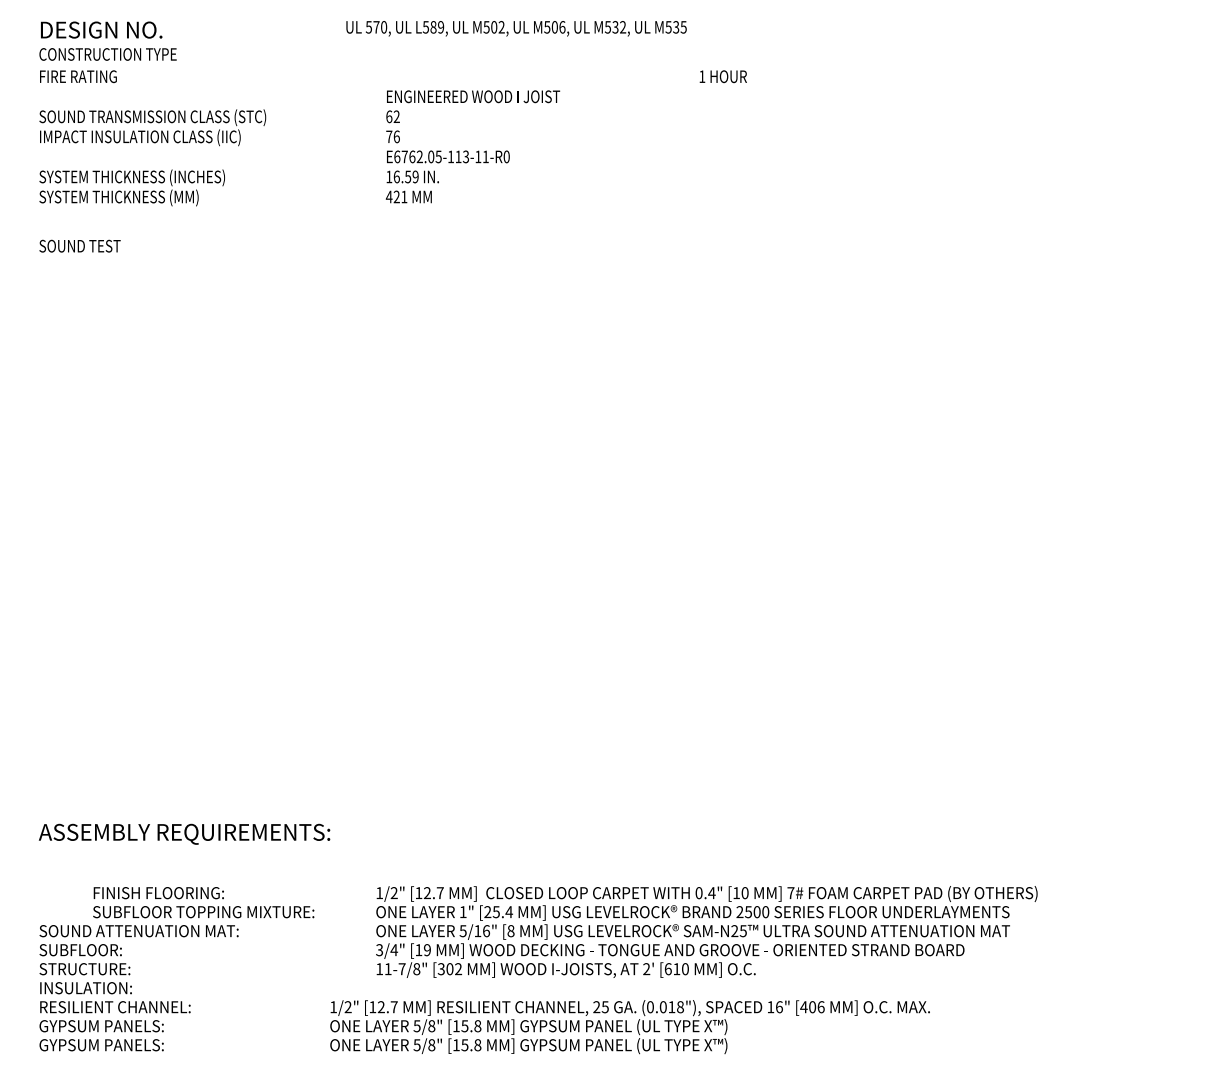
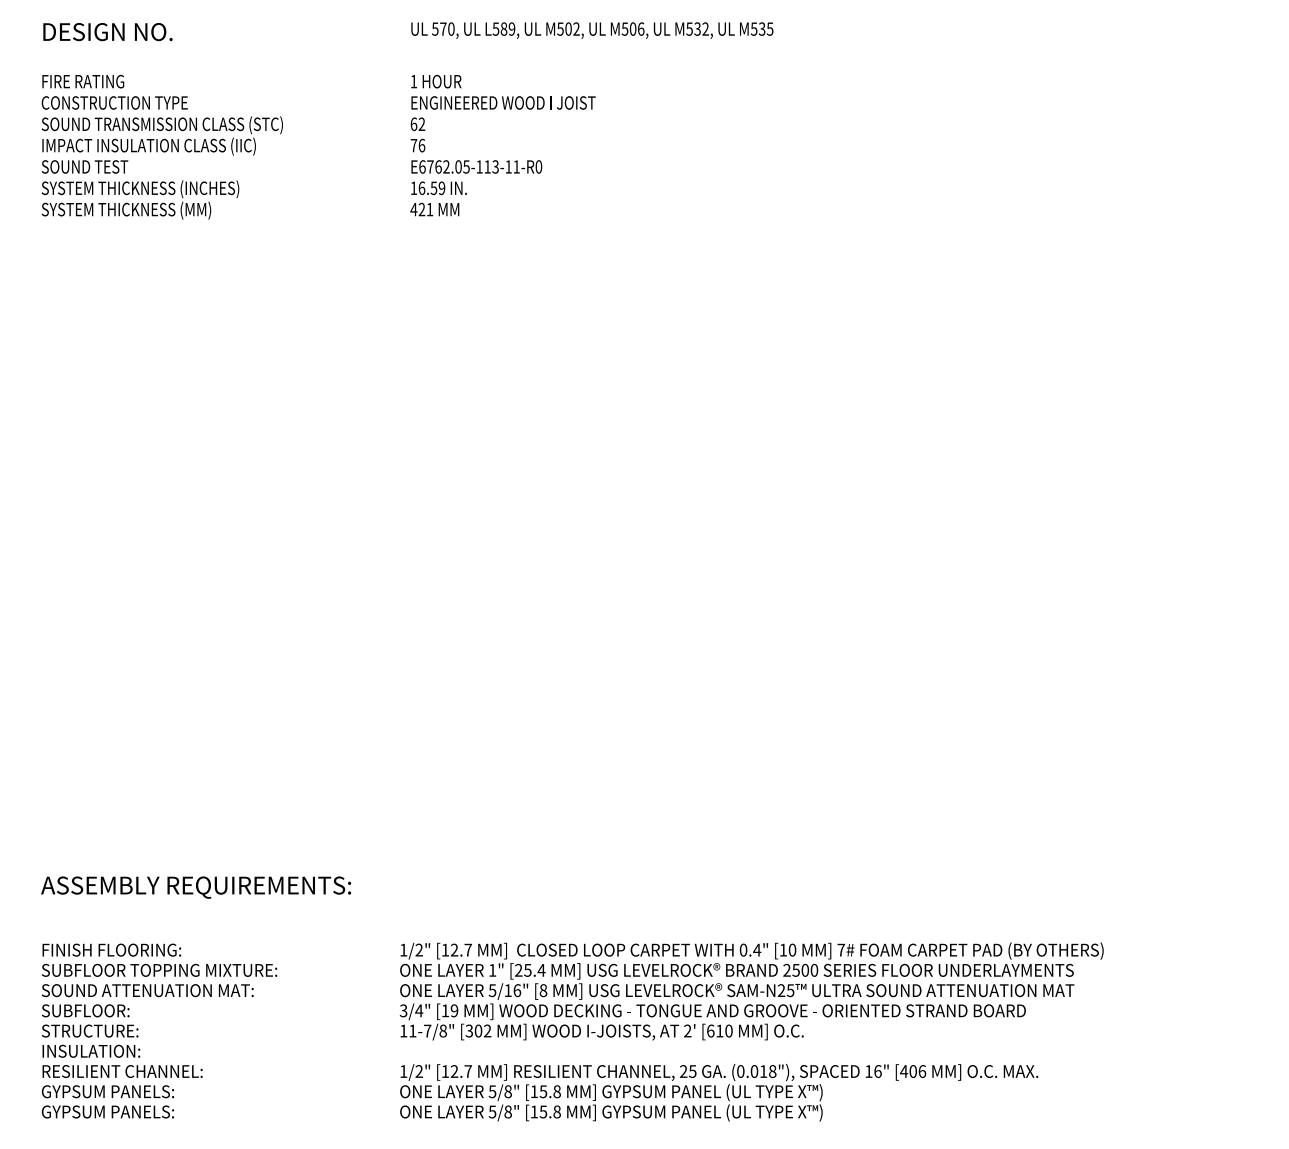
text: (516, 28) -> (592, 30), moved
text: (107, 54) -> (114, 102), moved
text: (723, 76) -> (436, 81), moved
text: (79, 245) -> (84, 166), moved
text: (203, 901) -> (159, 959), moved
text: (630, 1026) -> (719, 1092), moved

